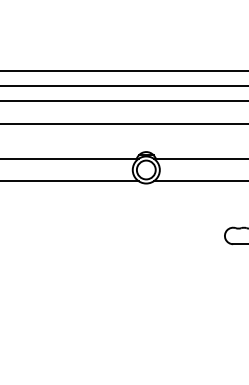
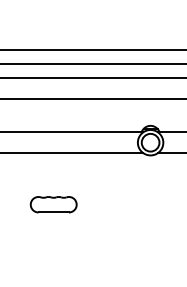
part: (43, 235) -> (53, 204), added

